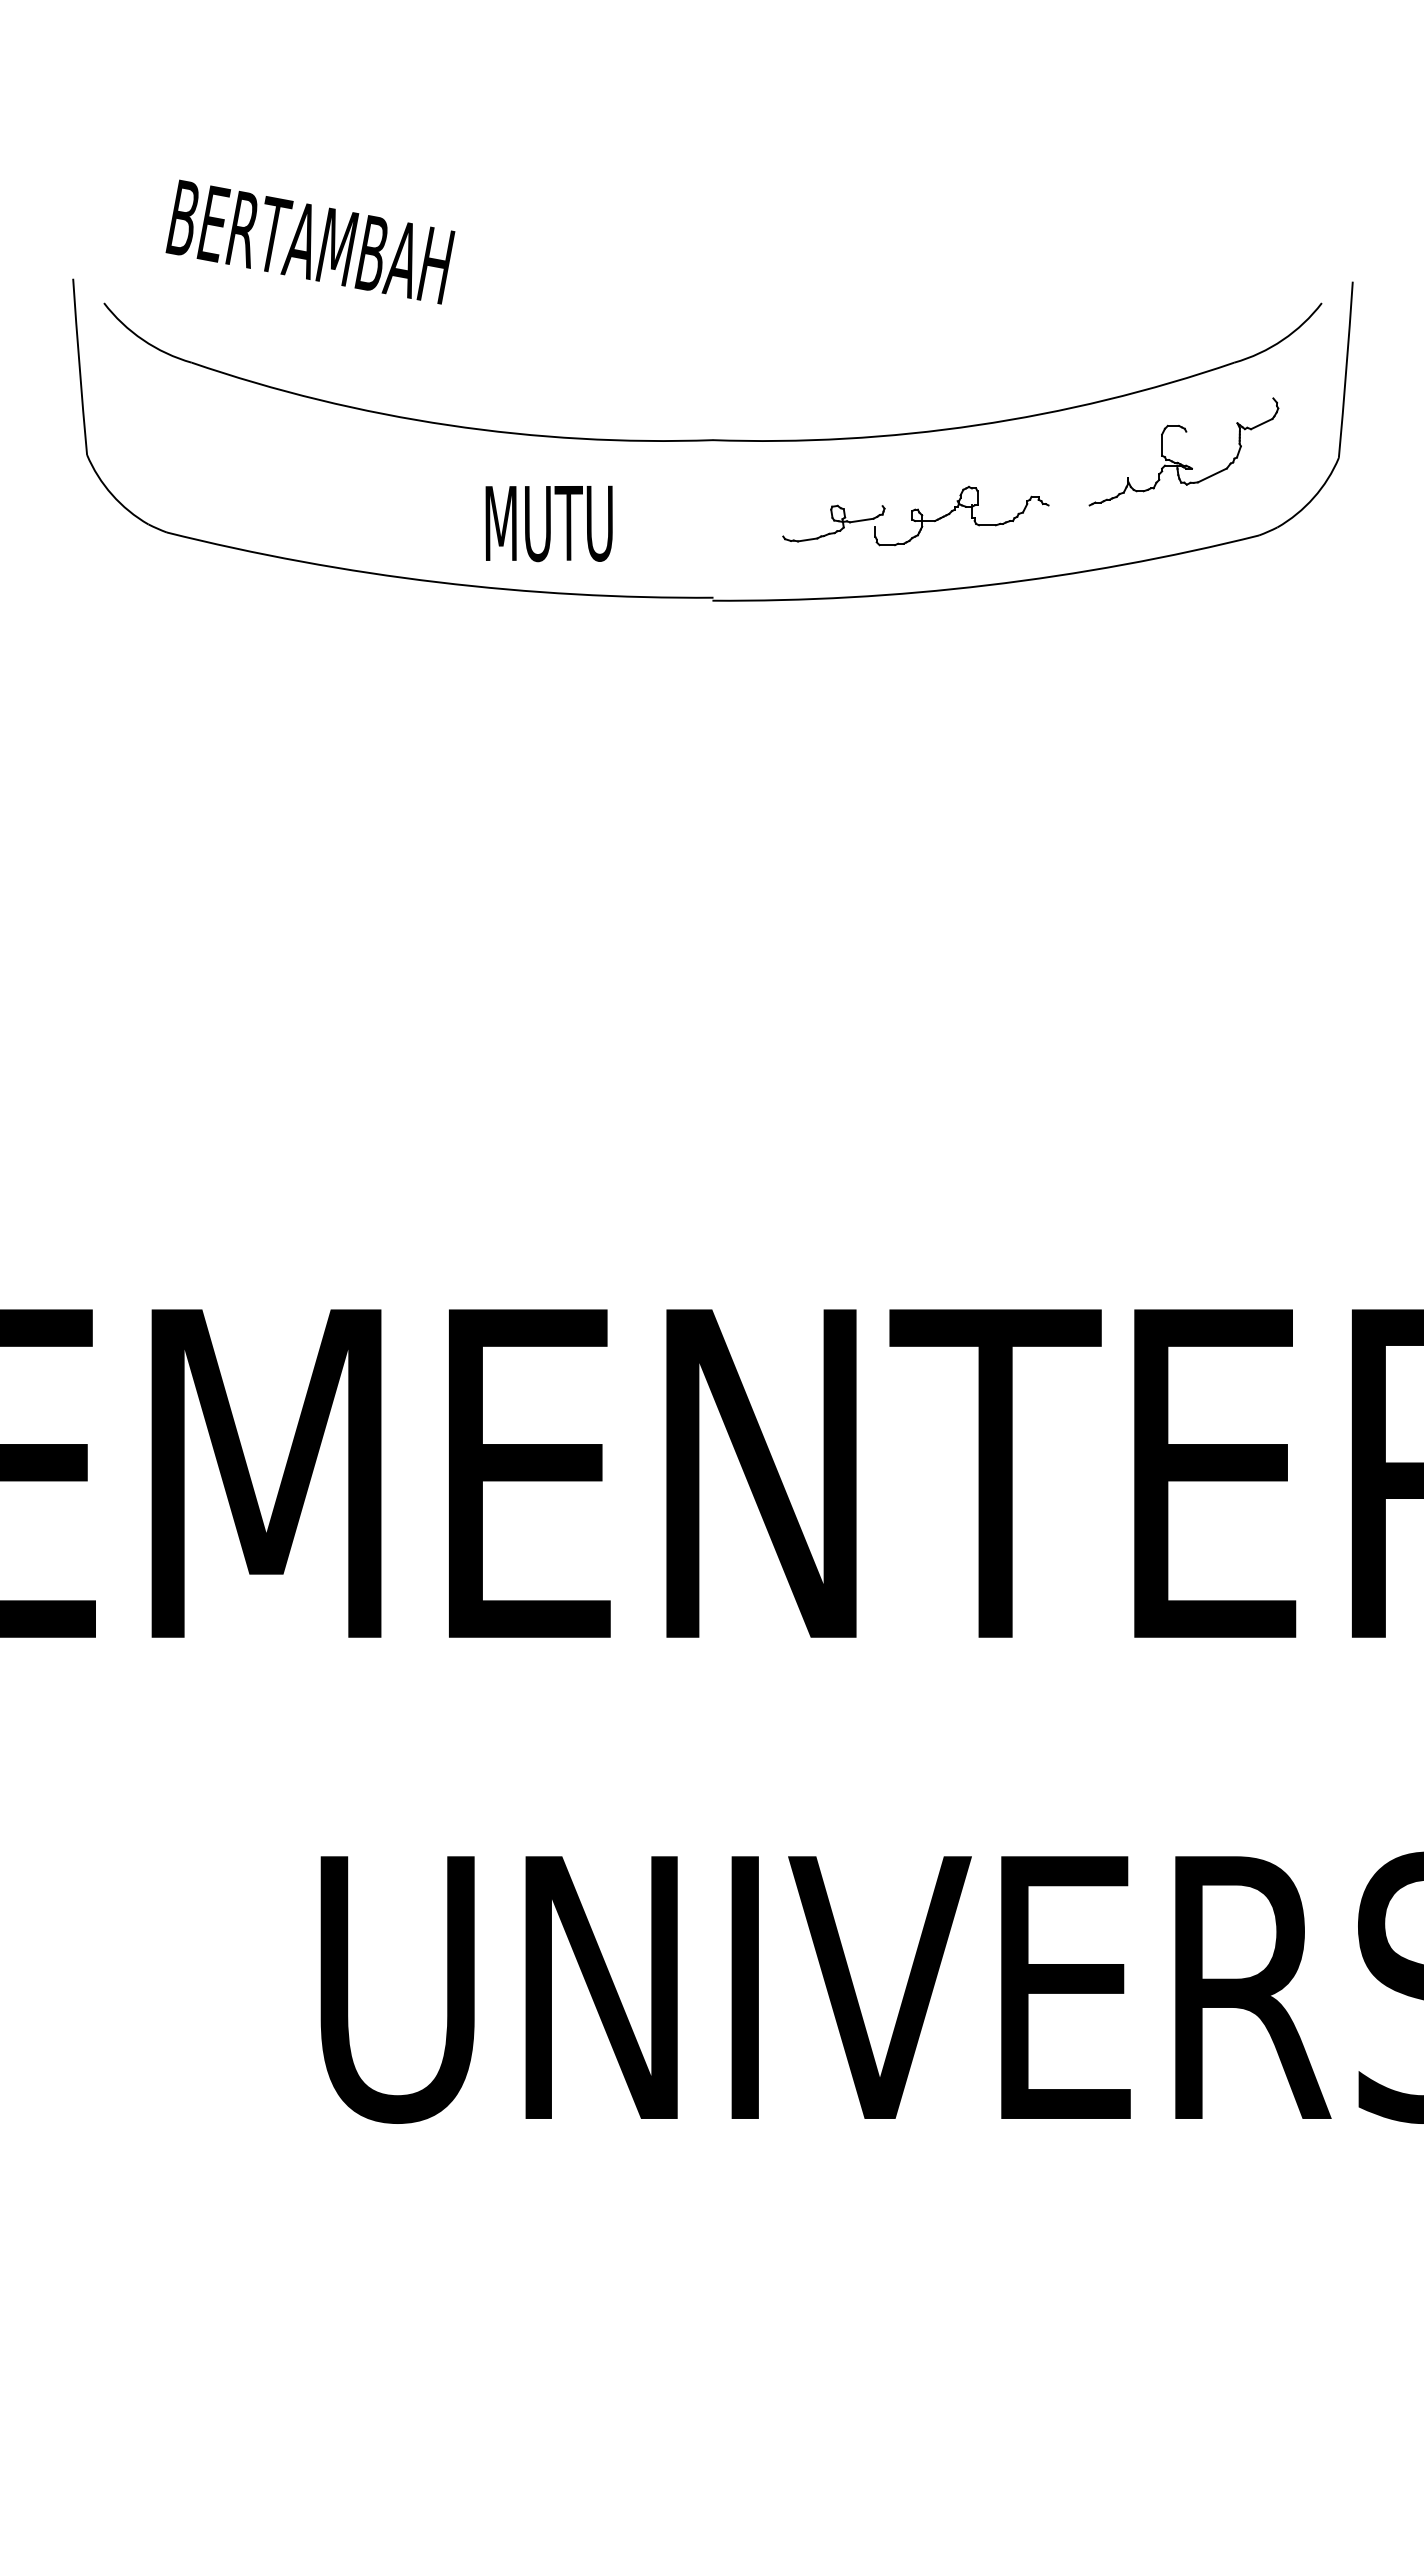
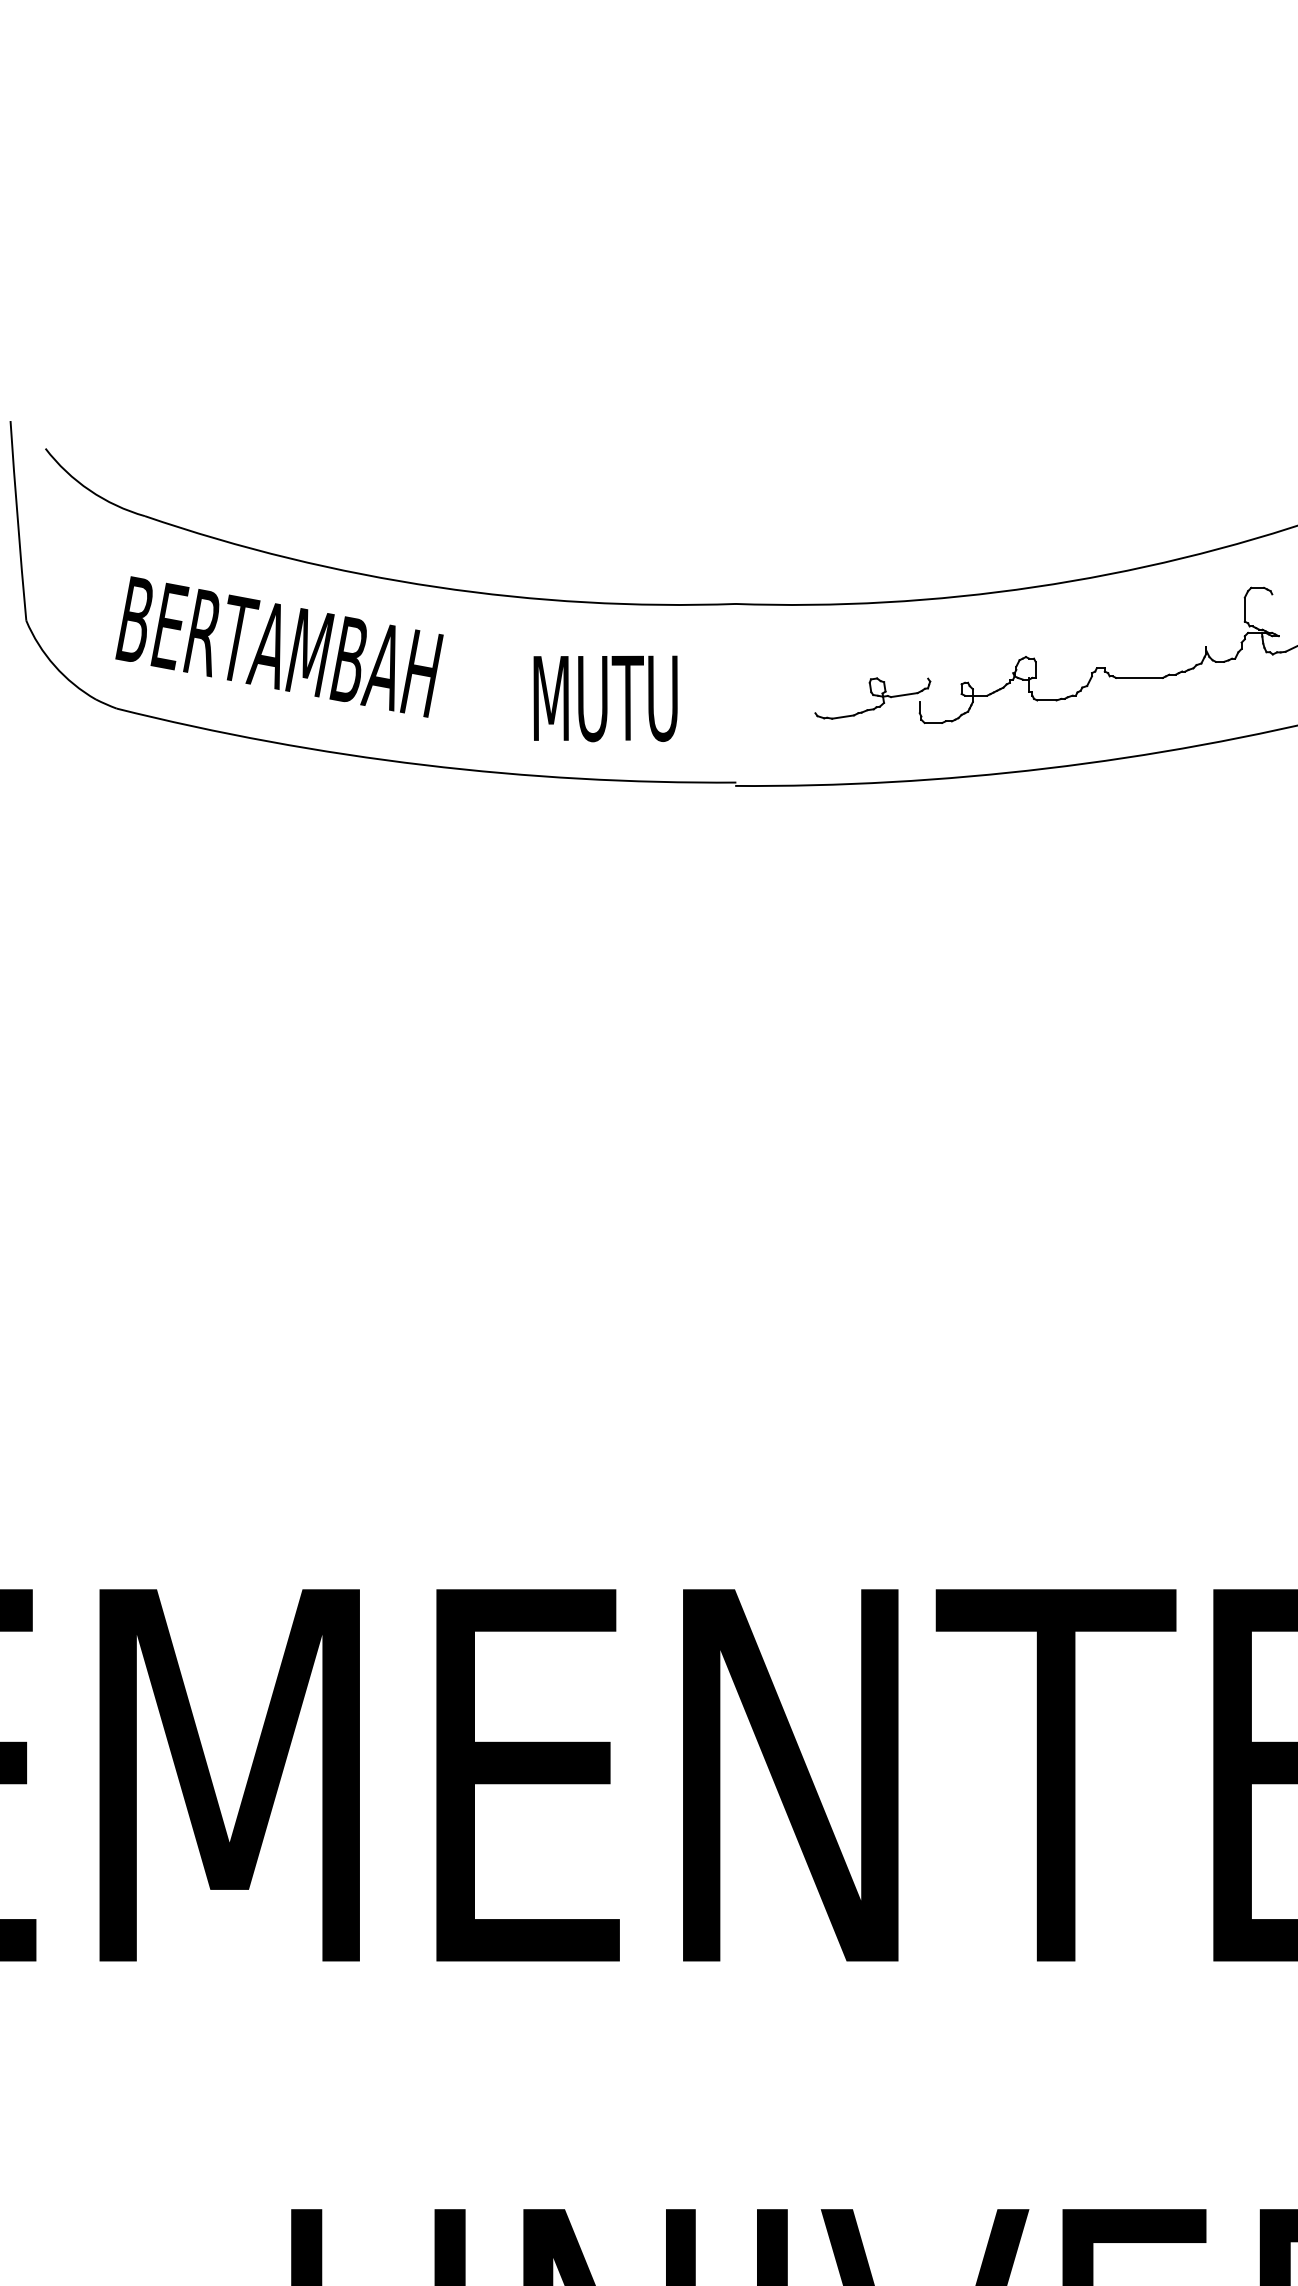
text: (310, 241) -> (279, 646), moved
line: (1068, 505) -> (1138, 678), added
text: (548, 523) -> (604, 698), moved

